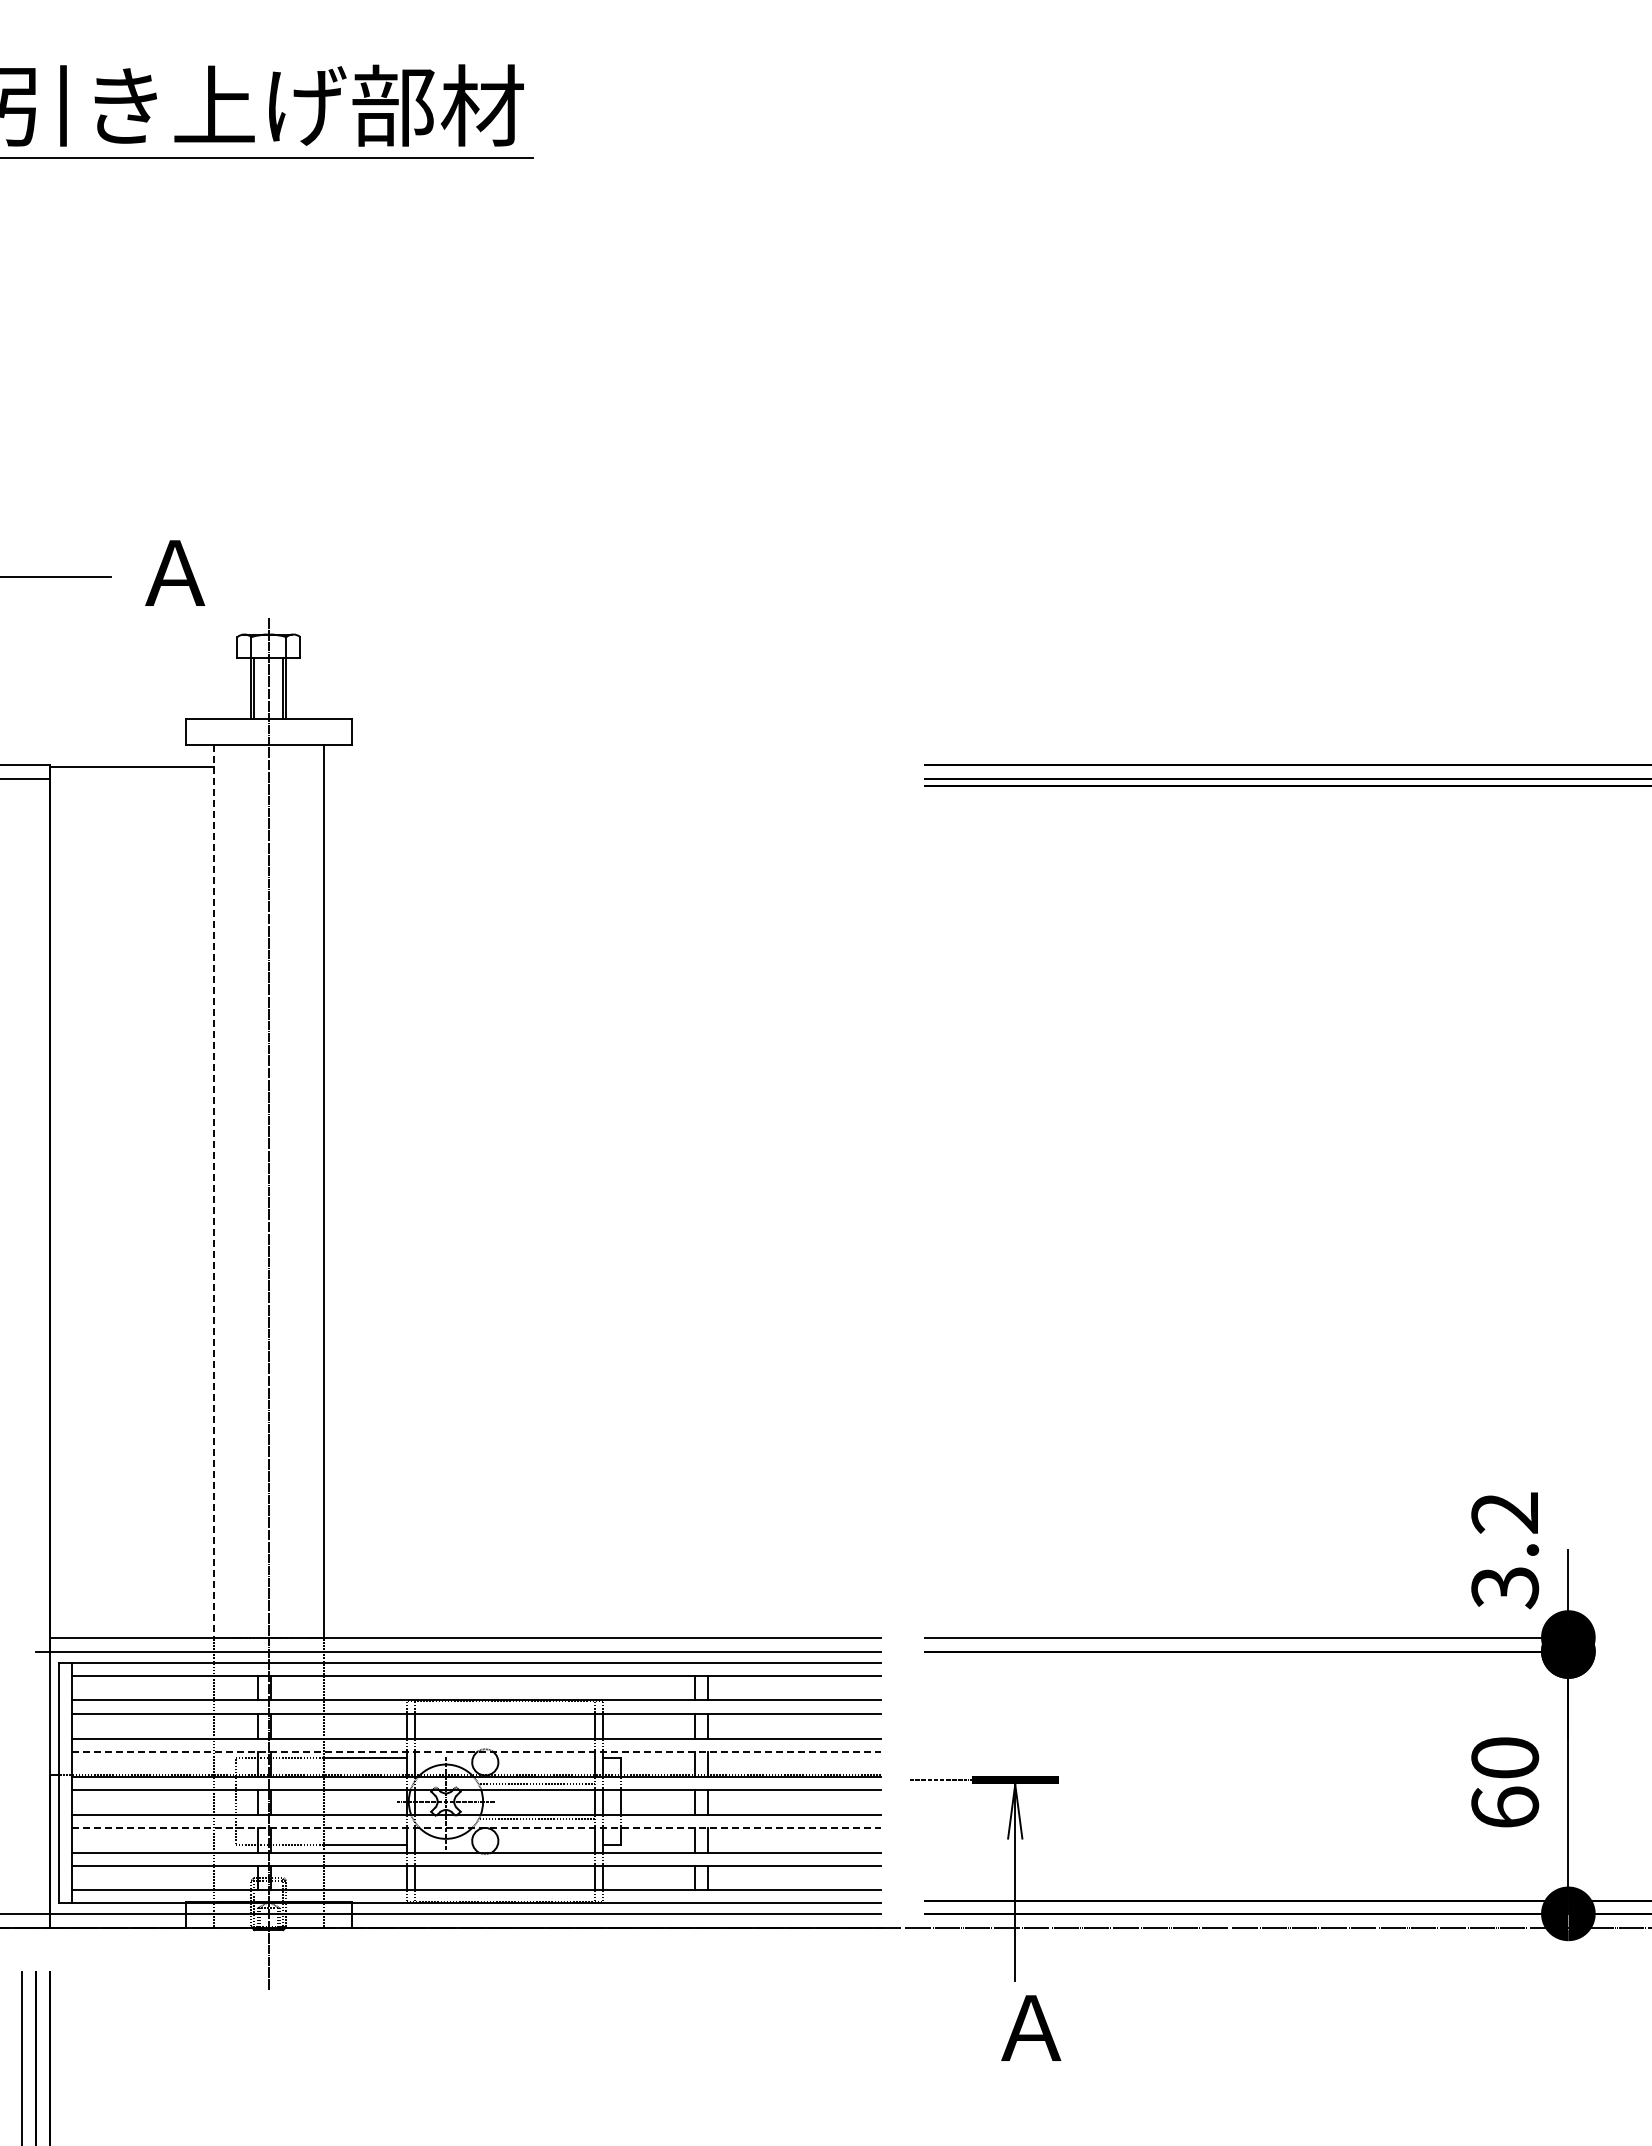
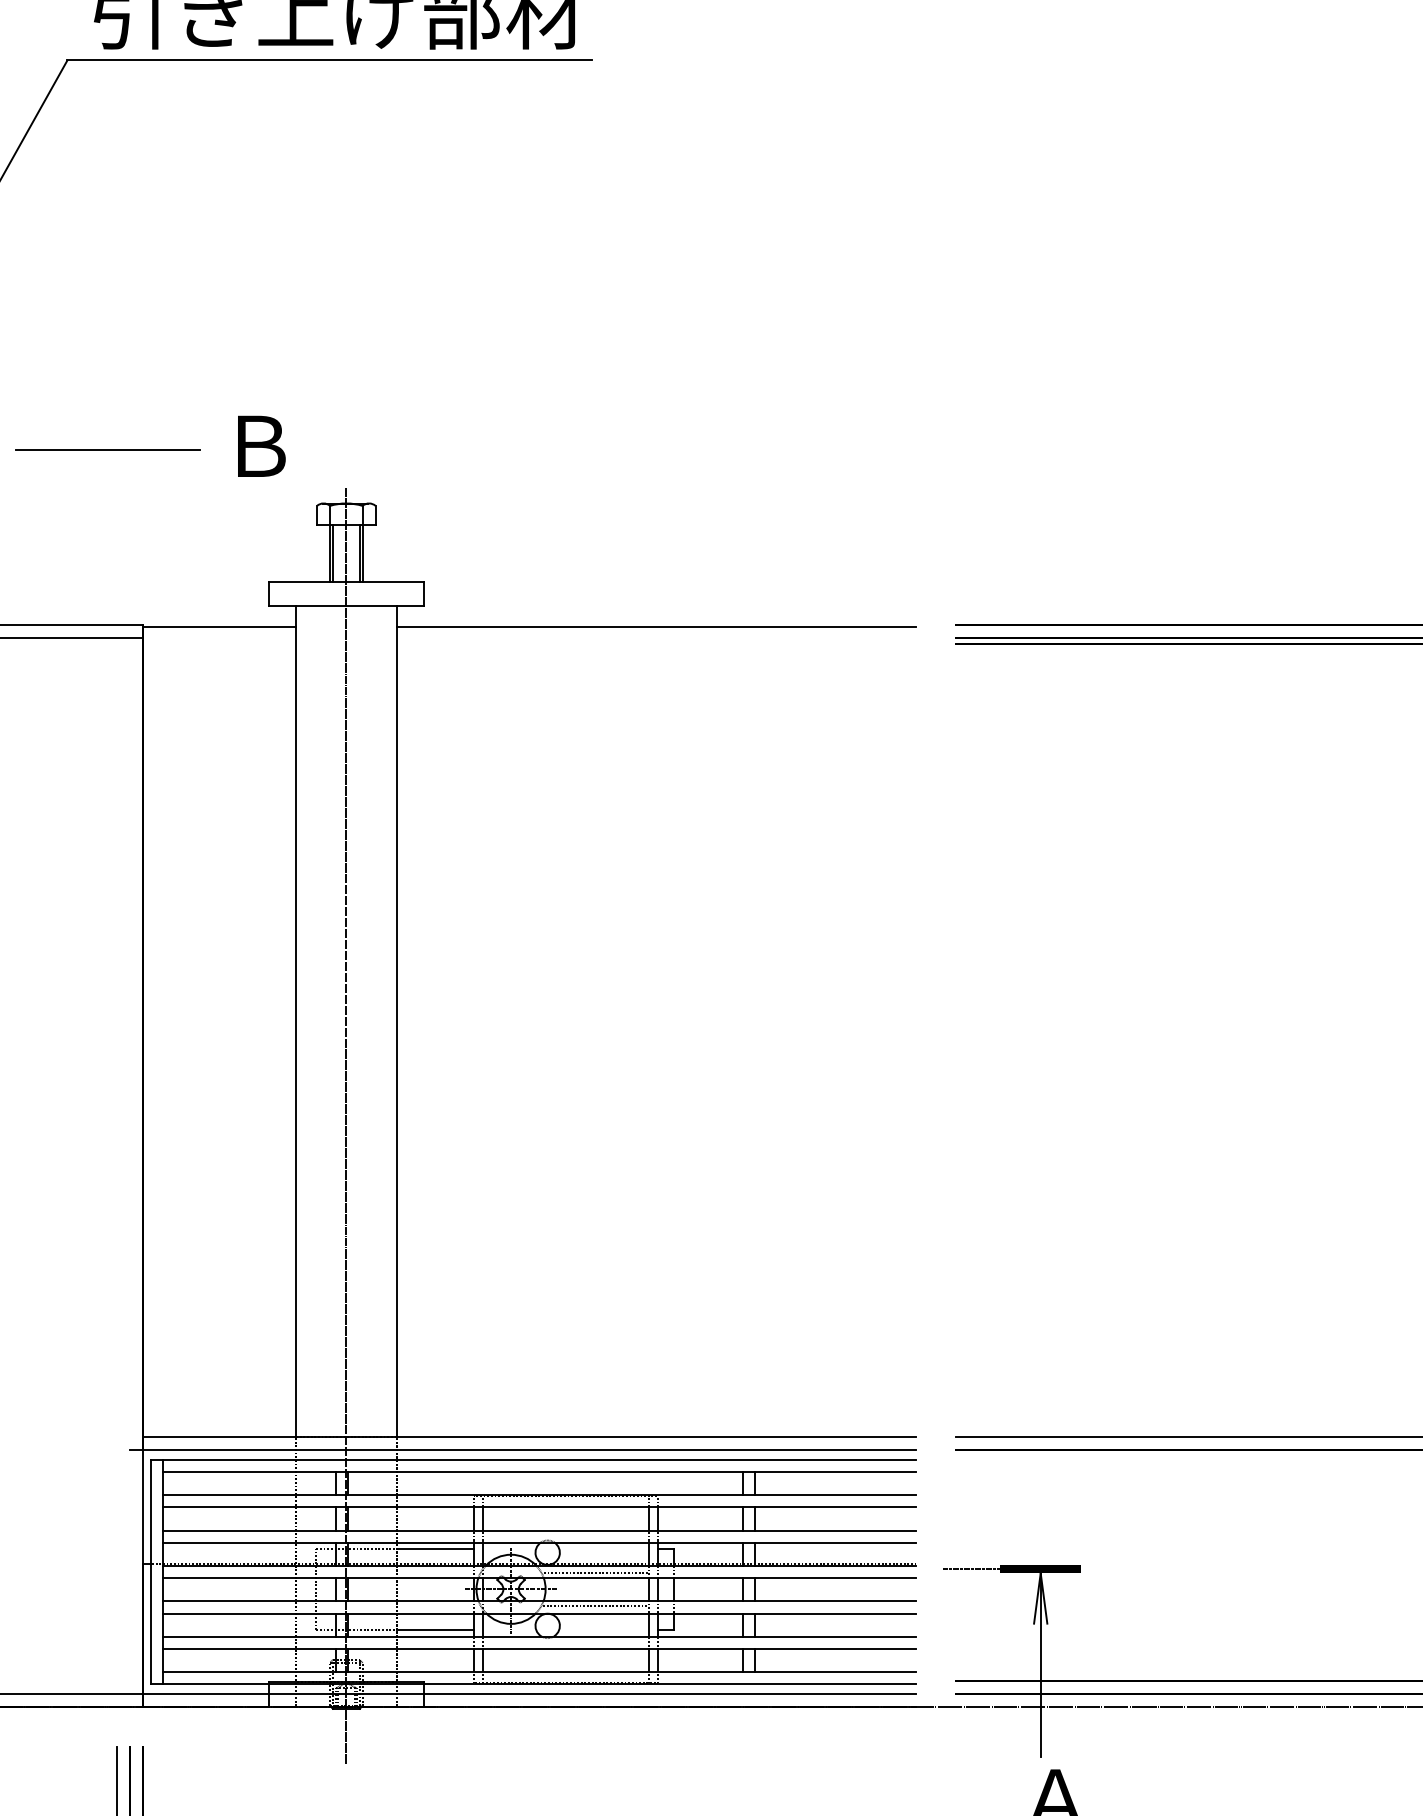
text: (175, 572) -> (259, 445), Ａ -> Ｂ
line: (601, 767) -> (655, 627), added
line: (214, 1191) -> (295, 1021), dashed -> solid
line: (477, 1751) -> (540, 1542), dashed -> solid
line: (477, 1827) -> (540, 1613), dashed -> solid

